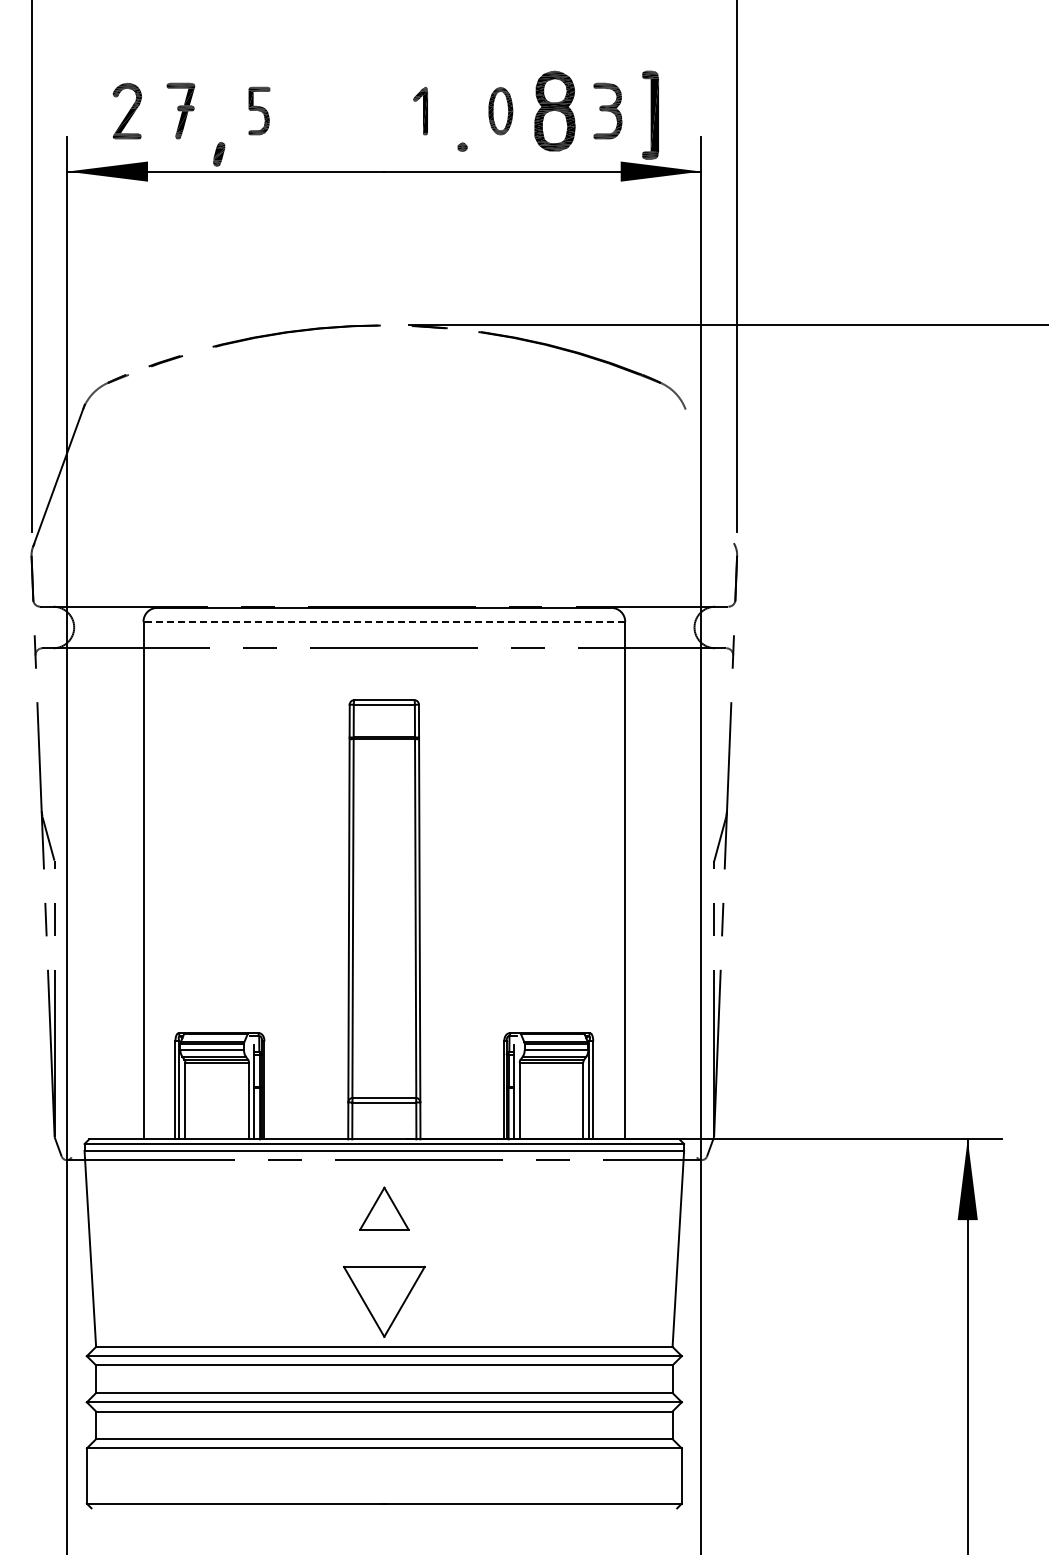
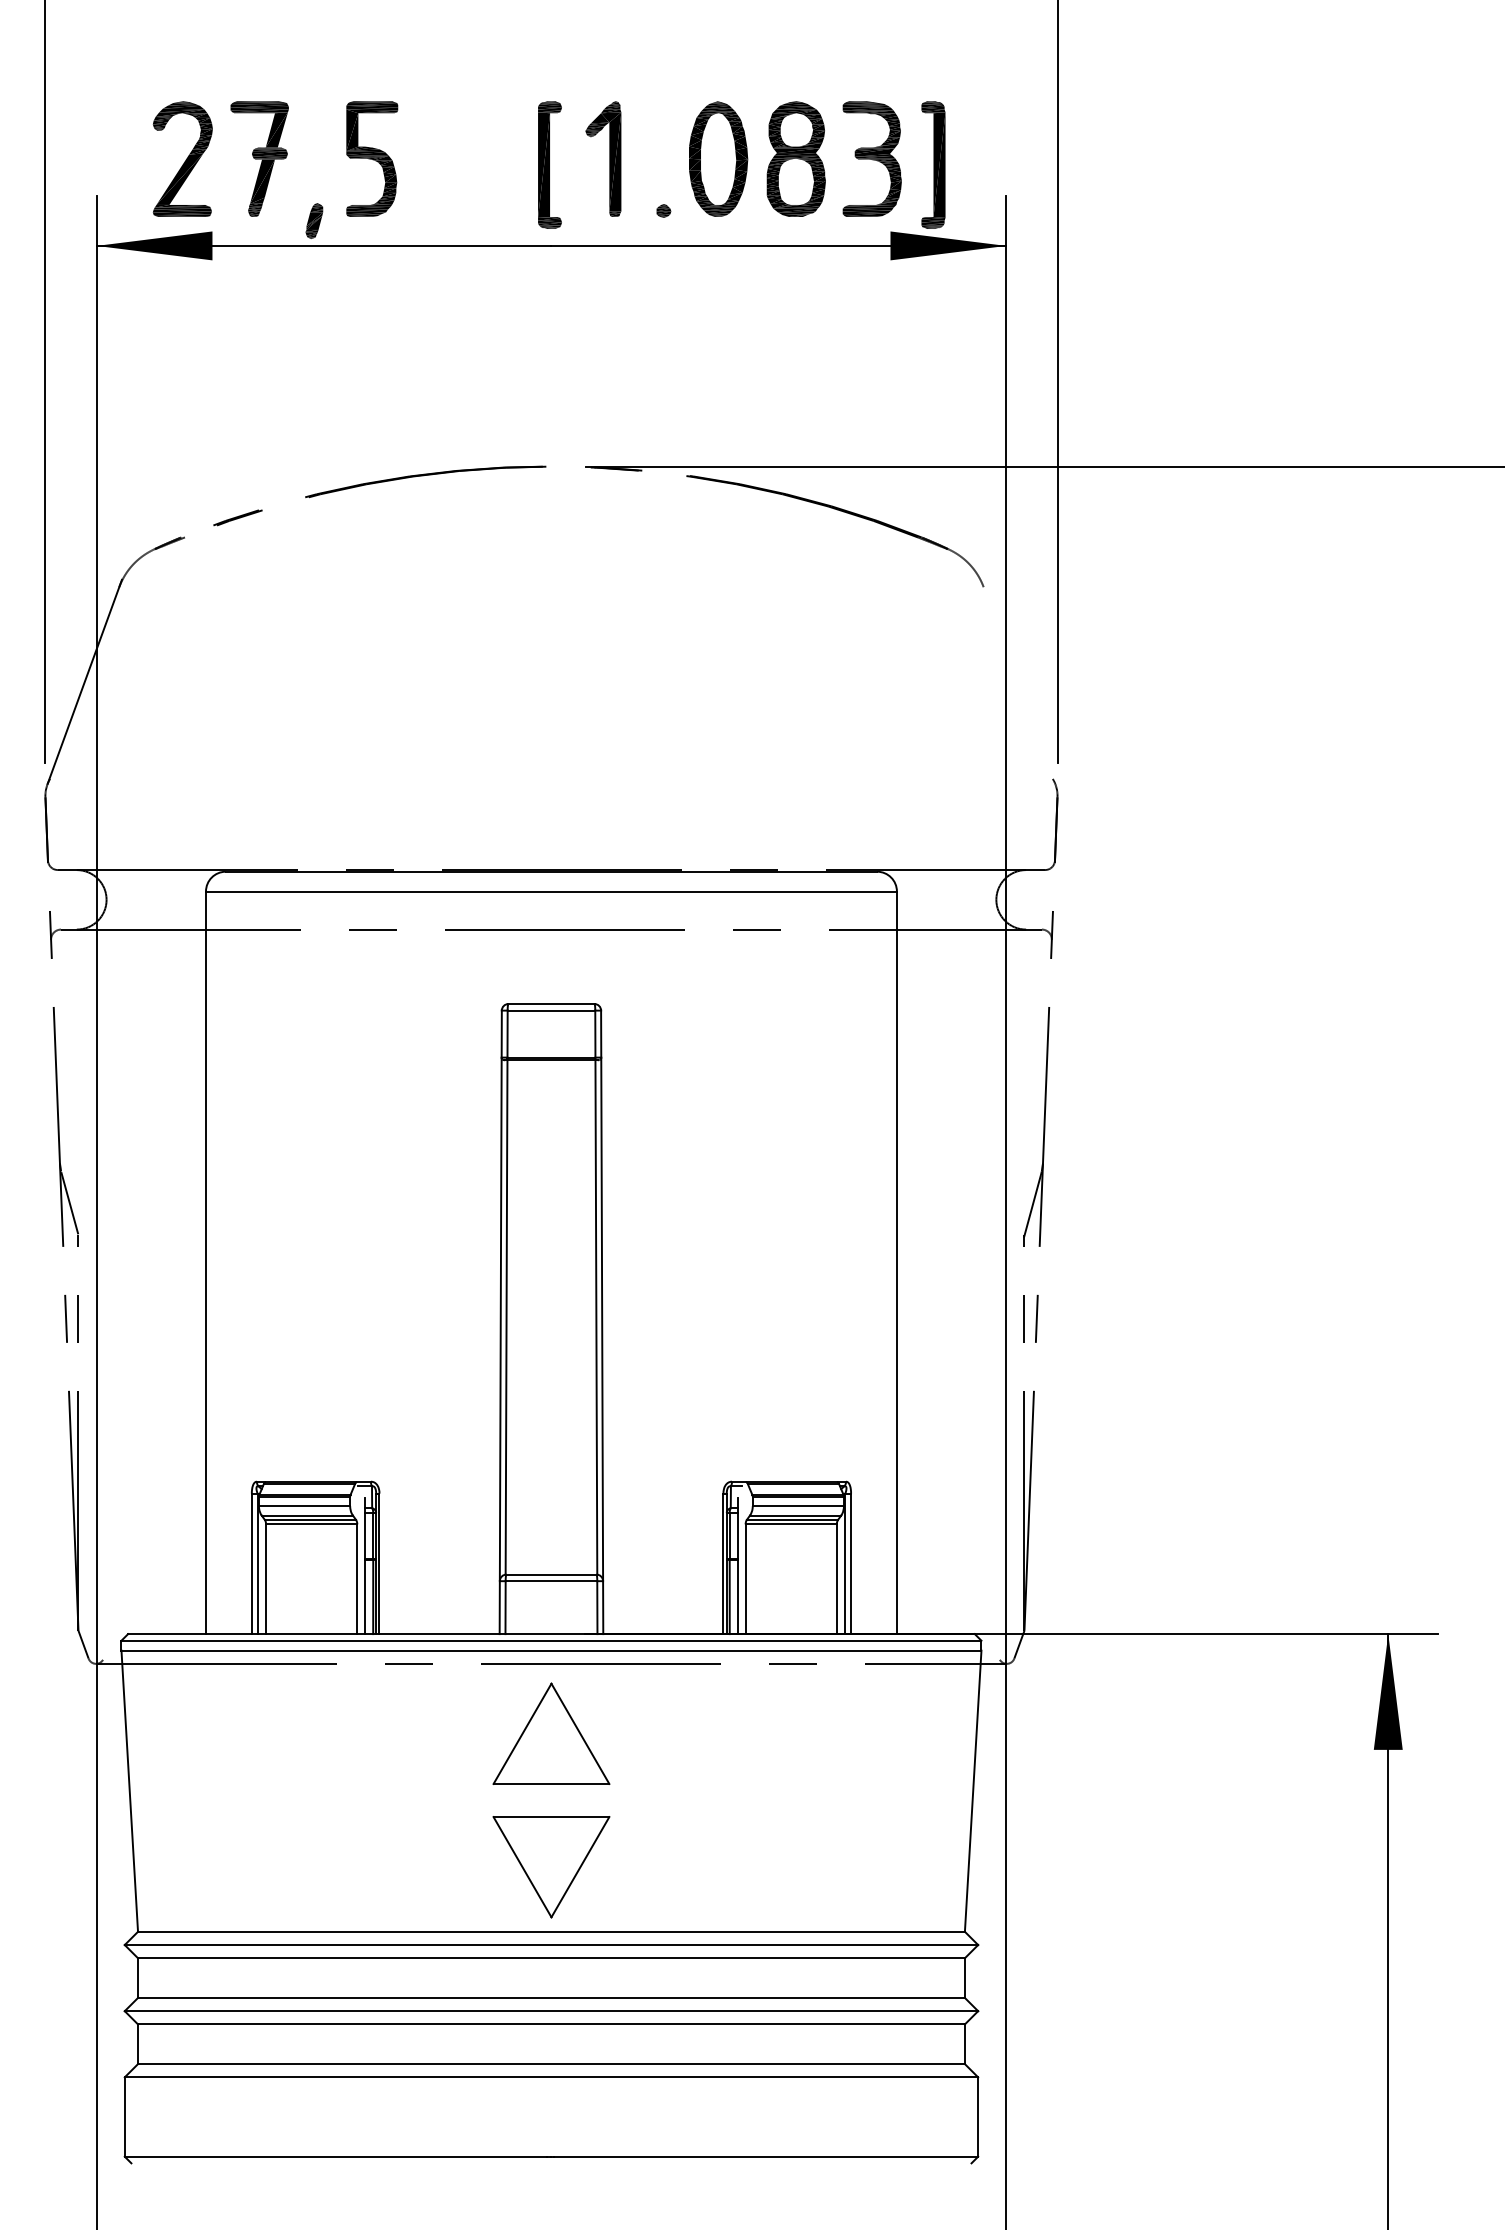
part: (127, 110) -> (183, 158), size x1.43
part: (180, 110) -> (259, 158), size x1.43
part: (259, 110) -> (372, 158), size x1.67
part: (420, 110) -> (603, 158), size x1.67
part: (500, 110) -> (718, 158), size x1.67
part: (607, 110) -> (871, 158), size x1.43
part: (383, 114) -> (550, 163), added
line: (384, 621) -> (551, 891), dashed -> solid
part: (384, 1208) -> (551, 1733), size x1.67

